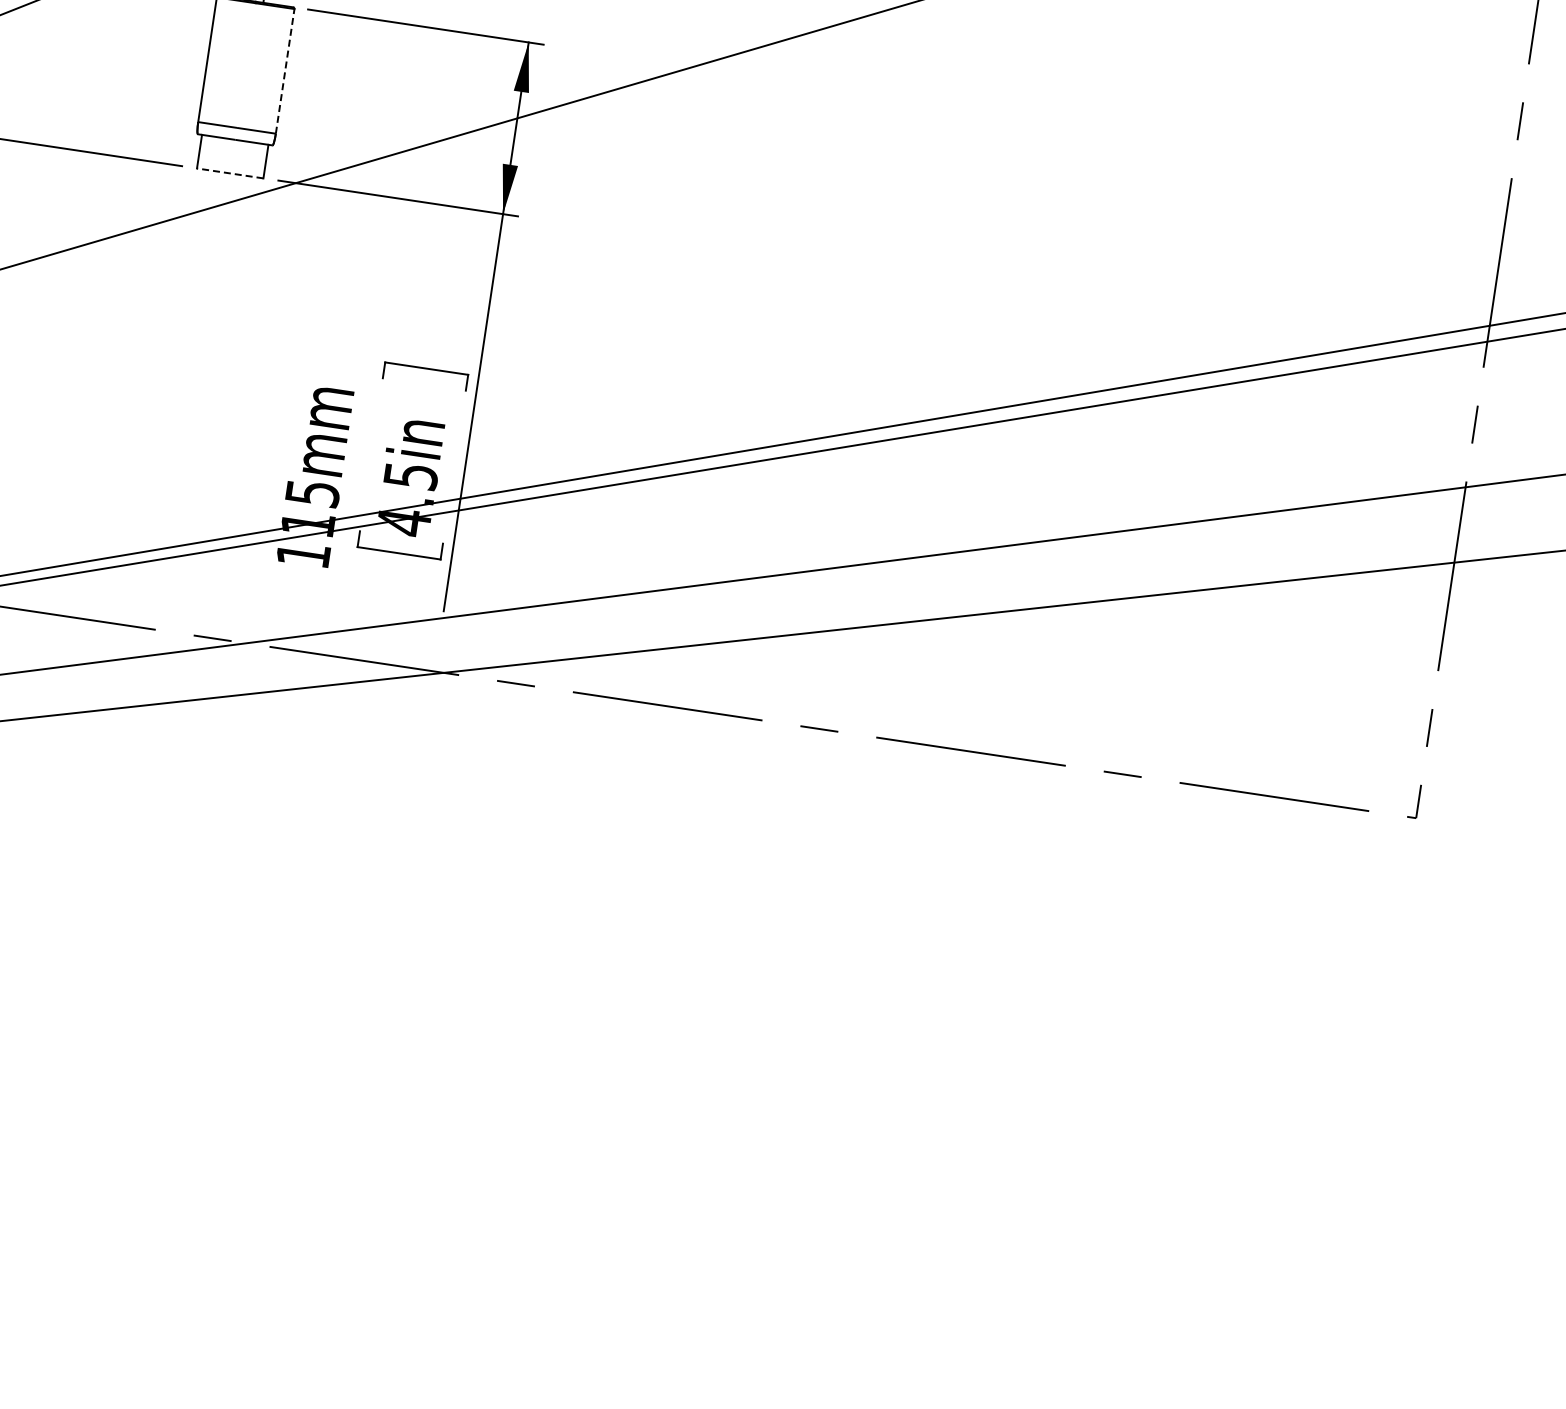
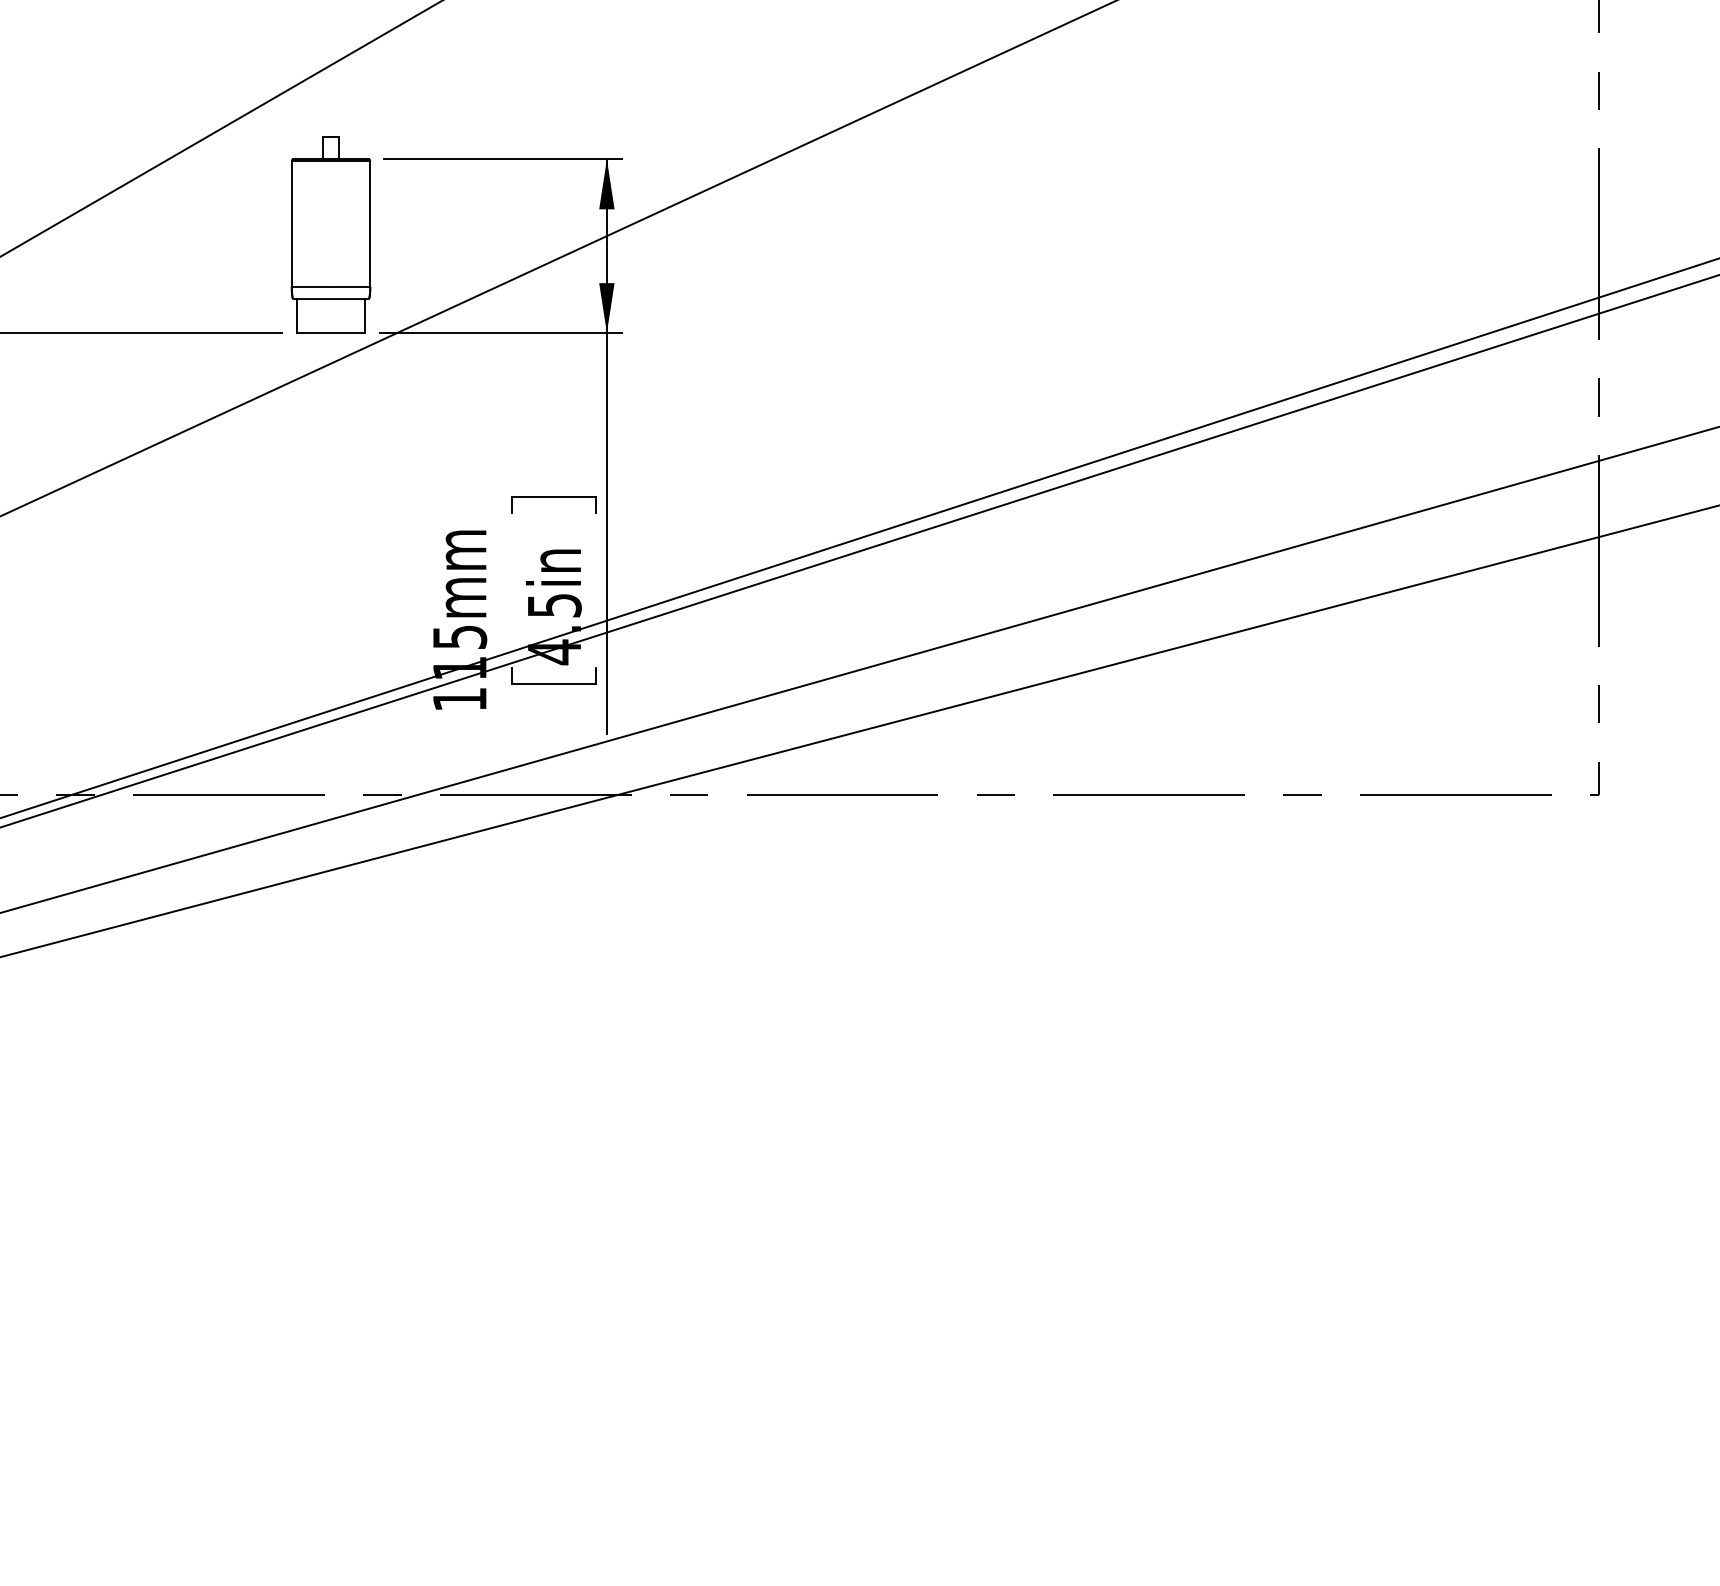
line: (285, 70) -> (370, 223), dashed -> solid
line: (230, 173) -> (331, 333), dashed -> solid

